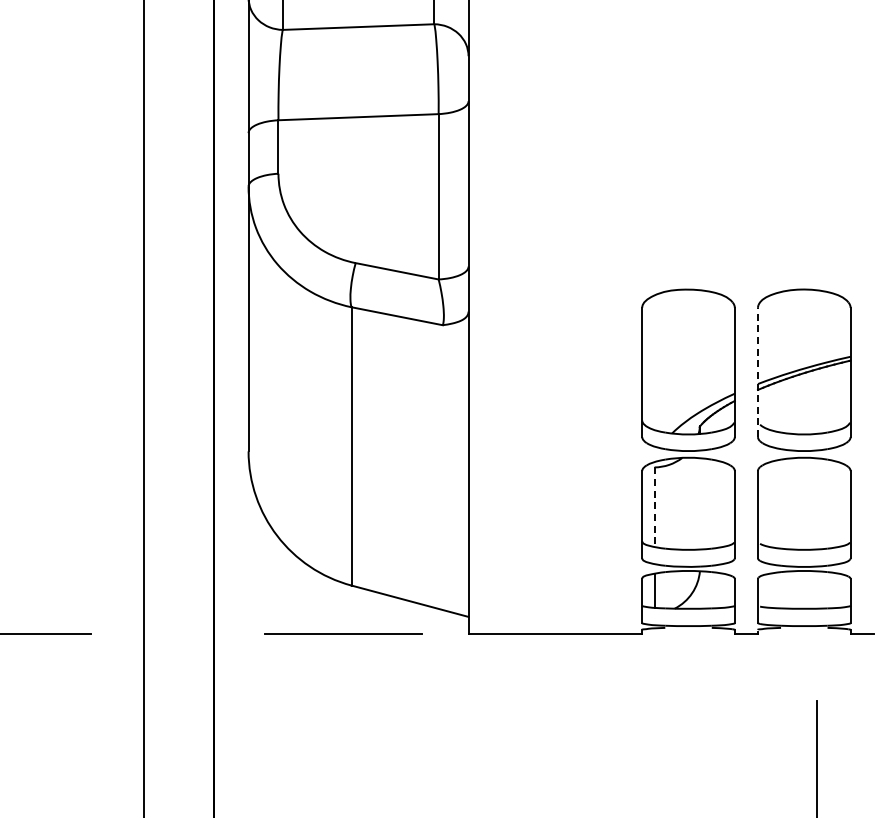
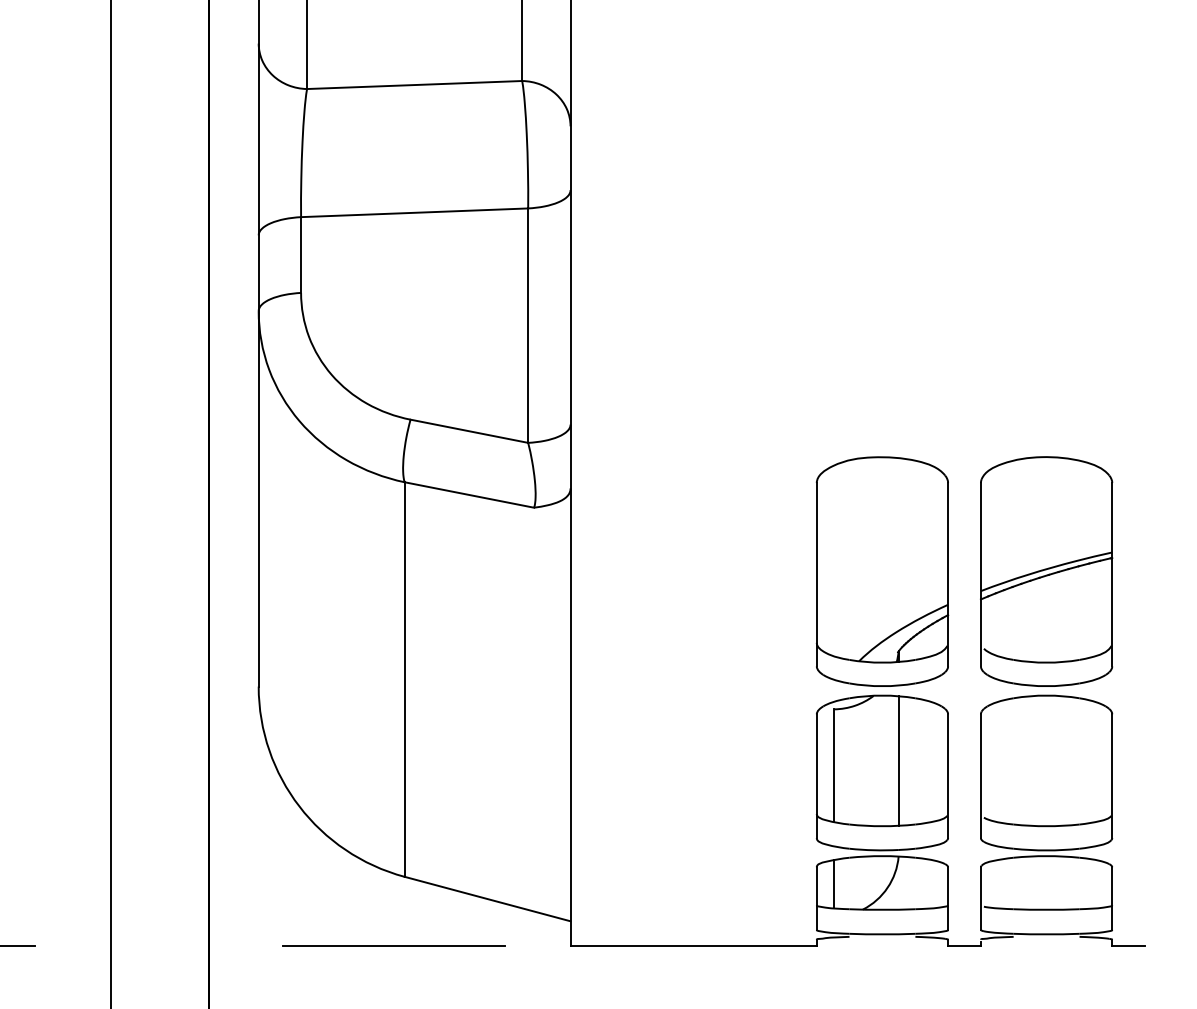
line: (757, 372) -> (980, 574), dashed -> solid
line: (700, 503) -> (899, 760), added
line: (654, 507) -> (834, 766), dashed -> solid

